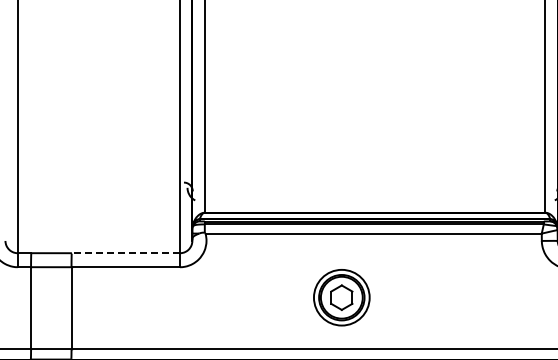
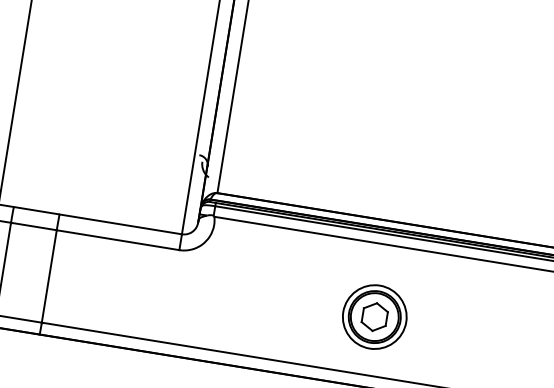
line: (125, 253) -> (120, 224), dashed -> solid
part: (341, 297) -> (374, 316), moved

